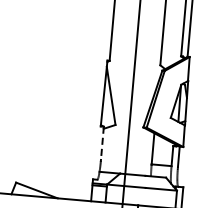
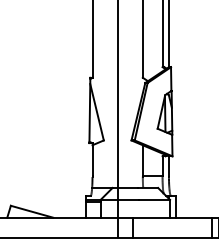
line: (102, 144) -> (92, 160), dashed -> solid

